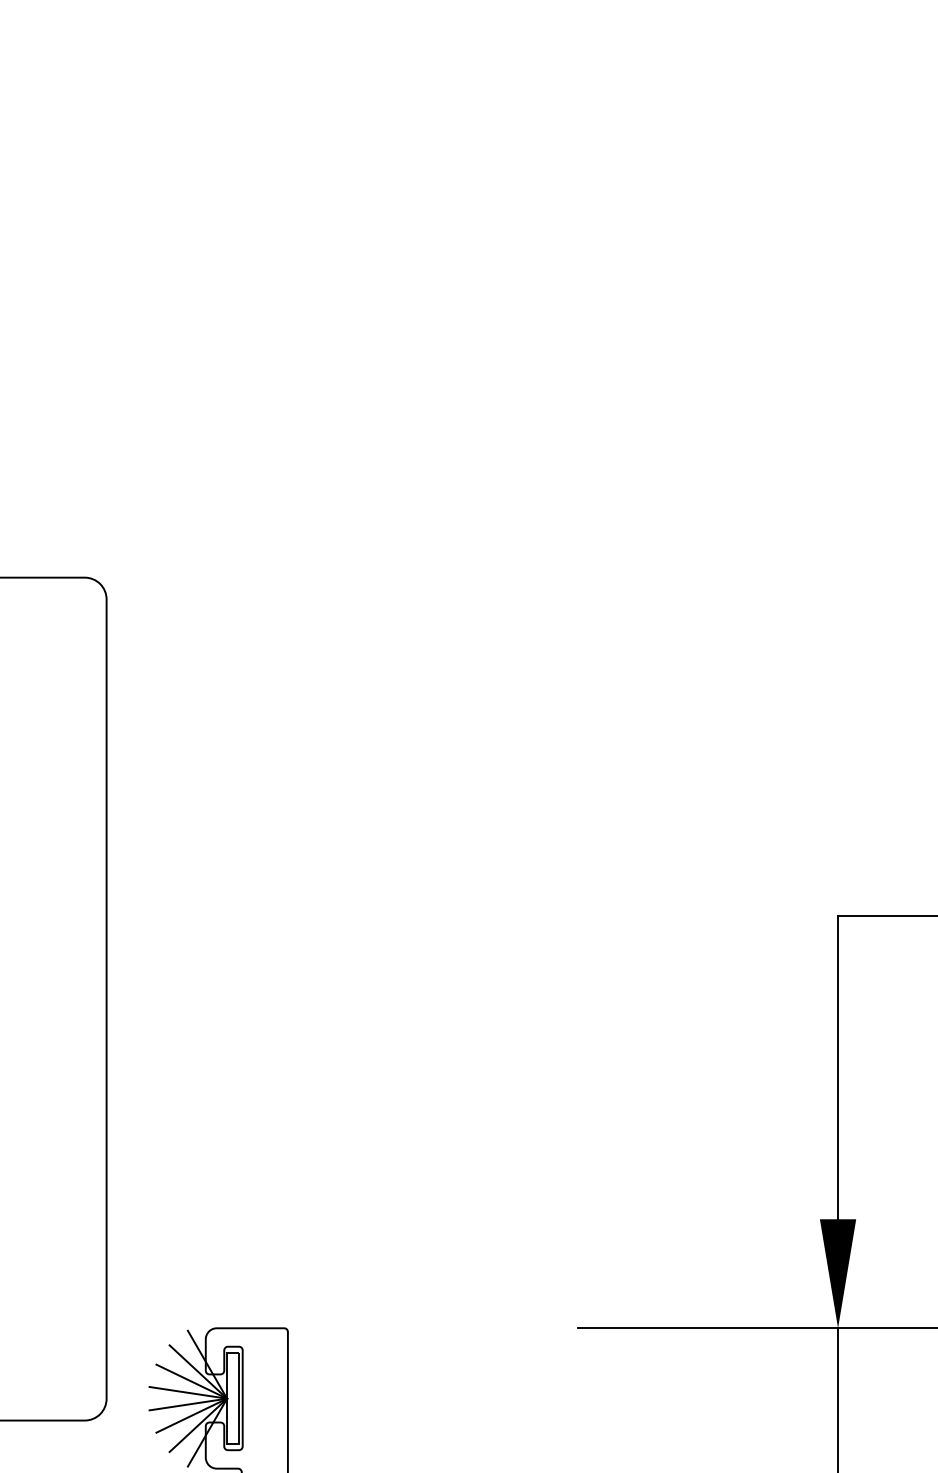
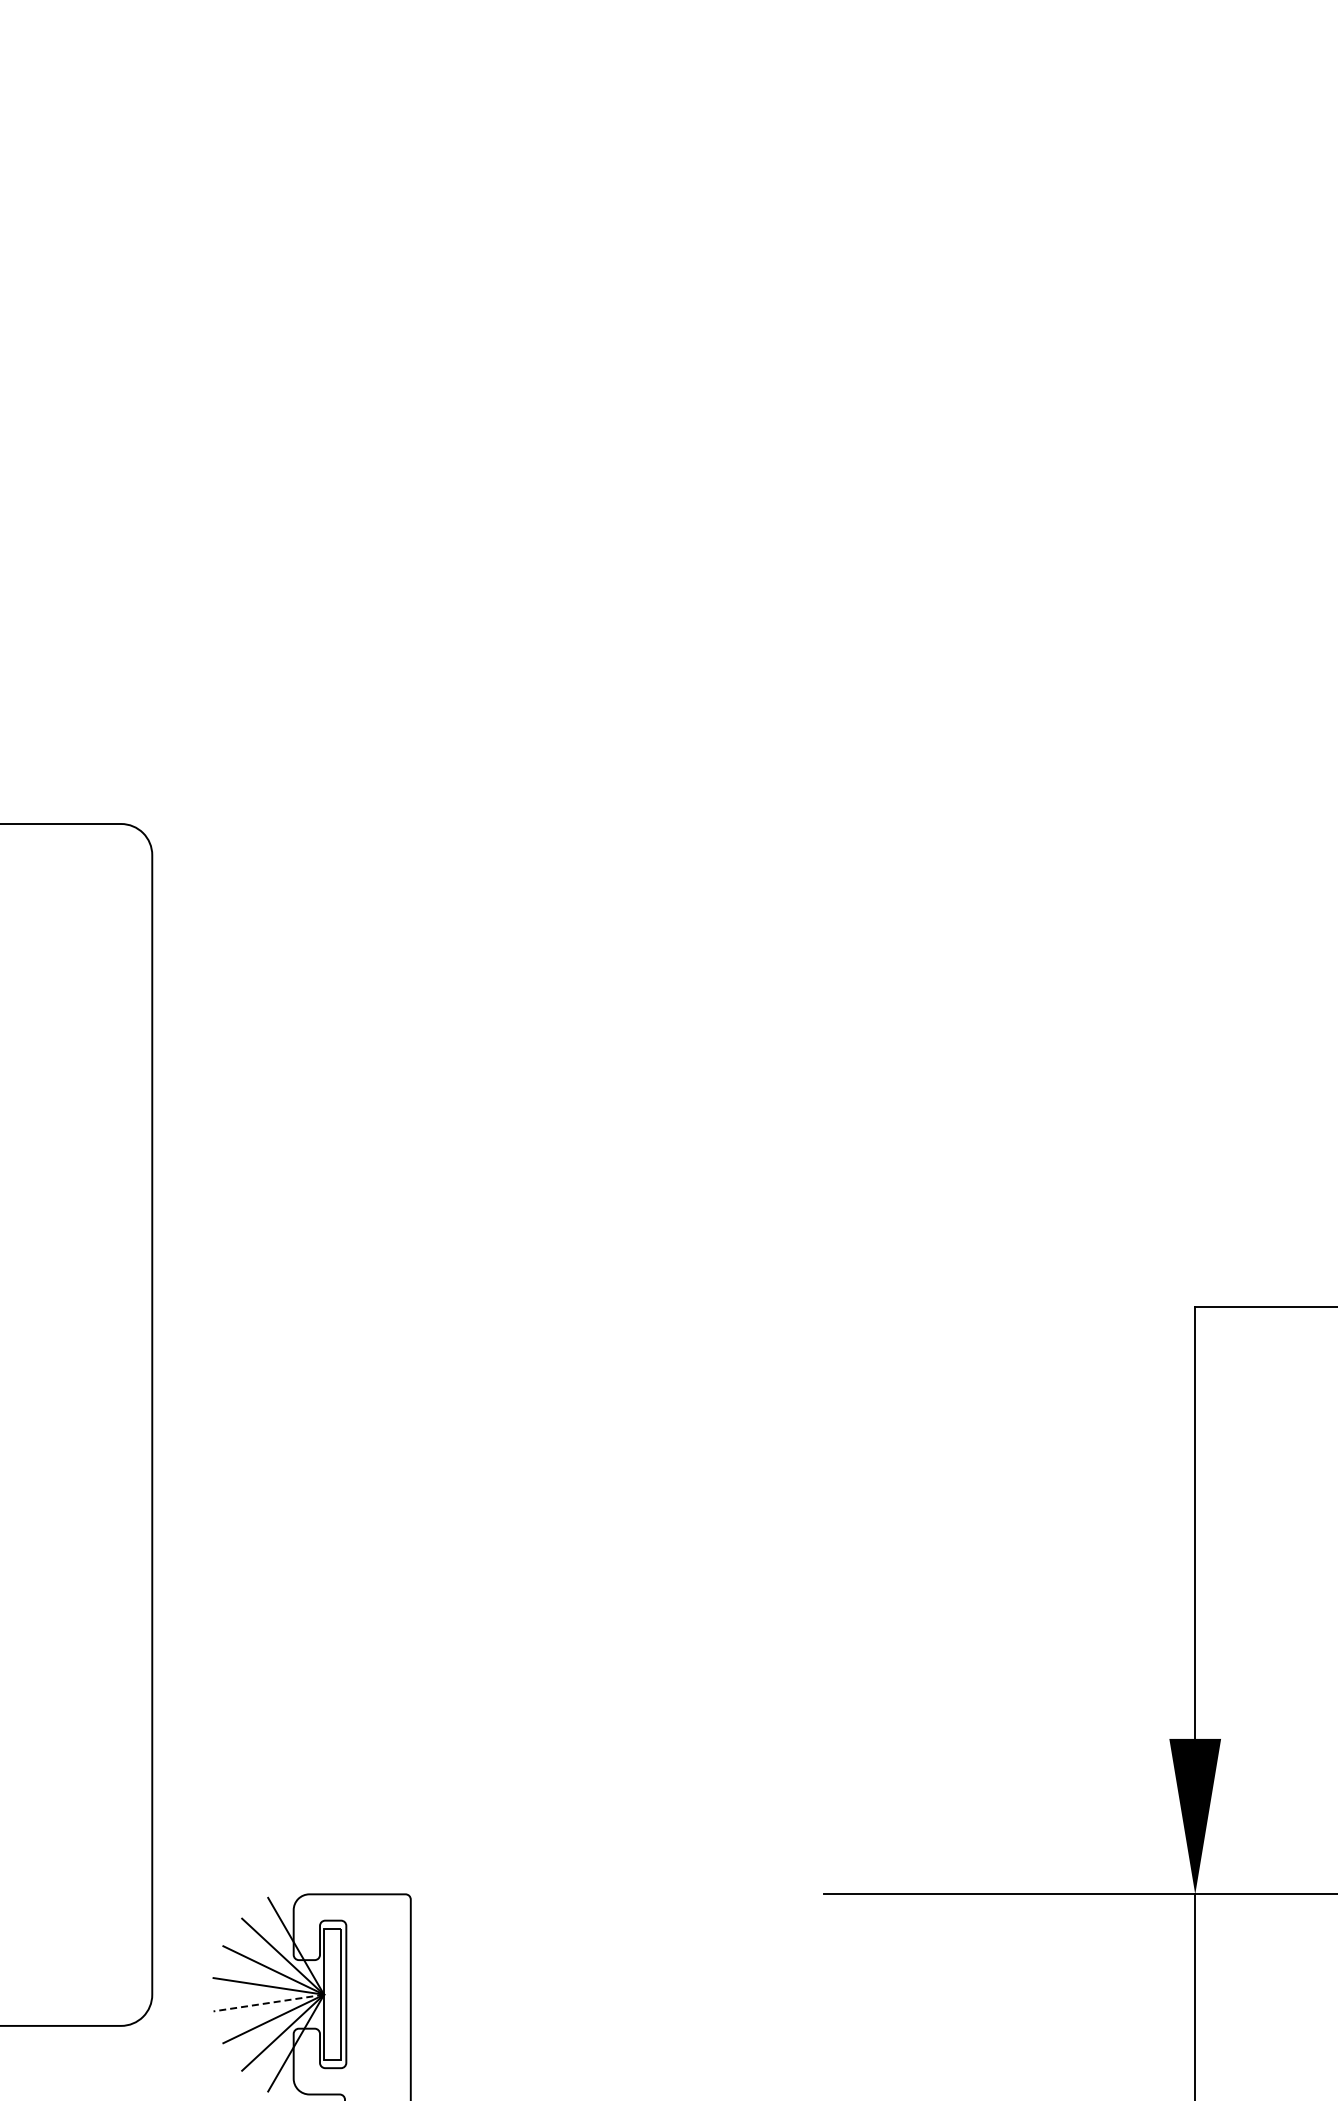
line: (188, 1404) -> (268, 2003), solid -> dashed

